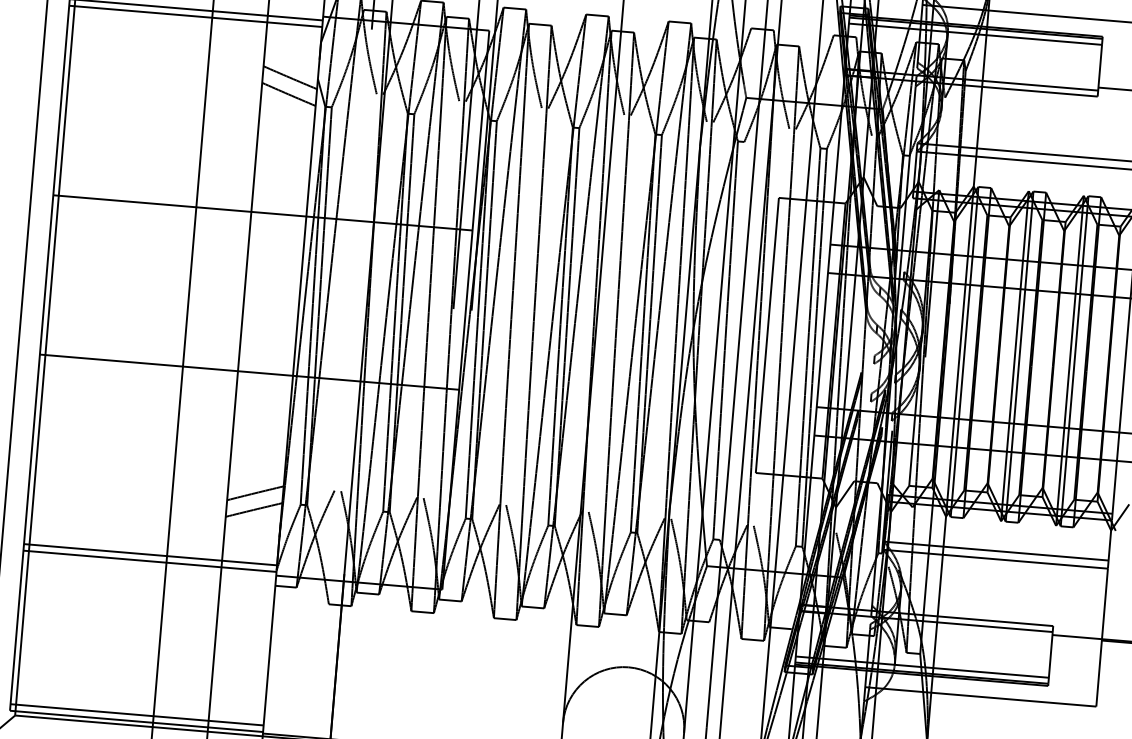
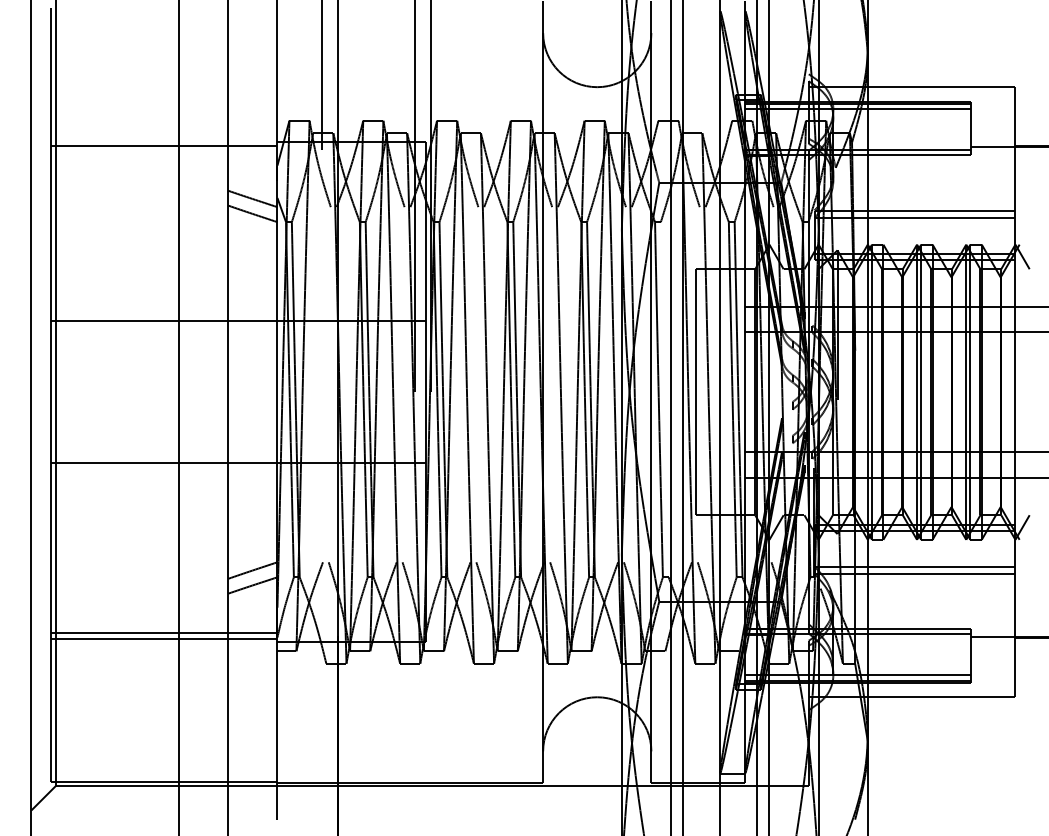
line: (195, 16) -> (164, 151), removed
line: (137, 715) -> (164, 776), removed

